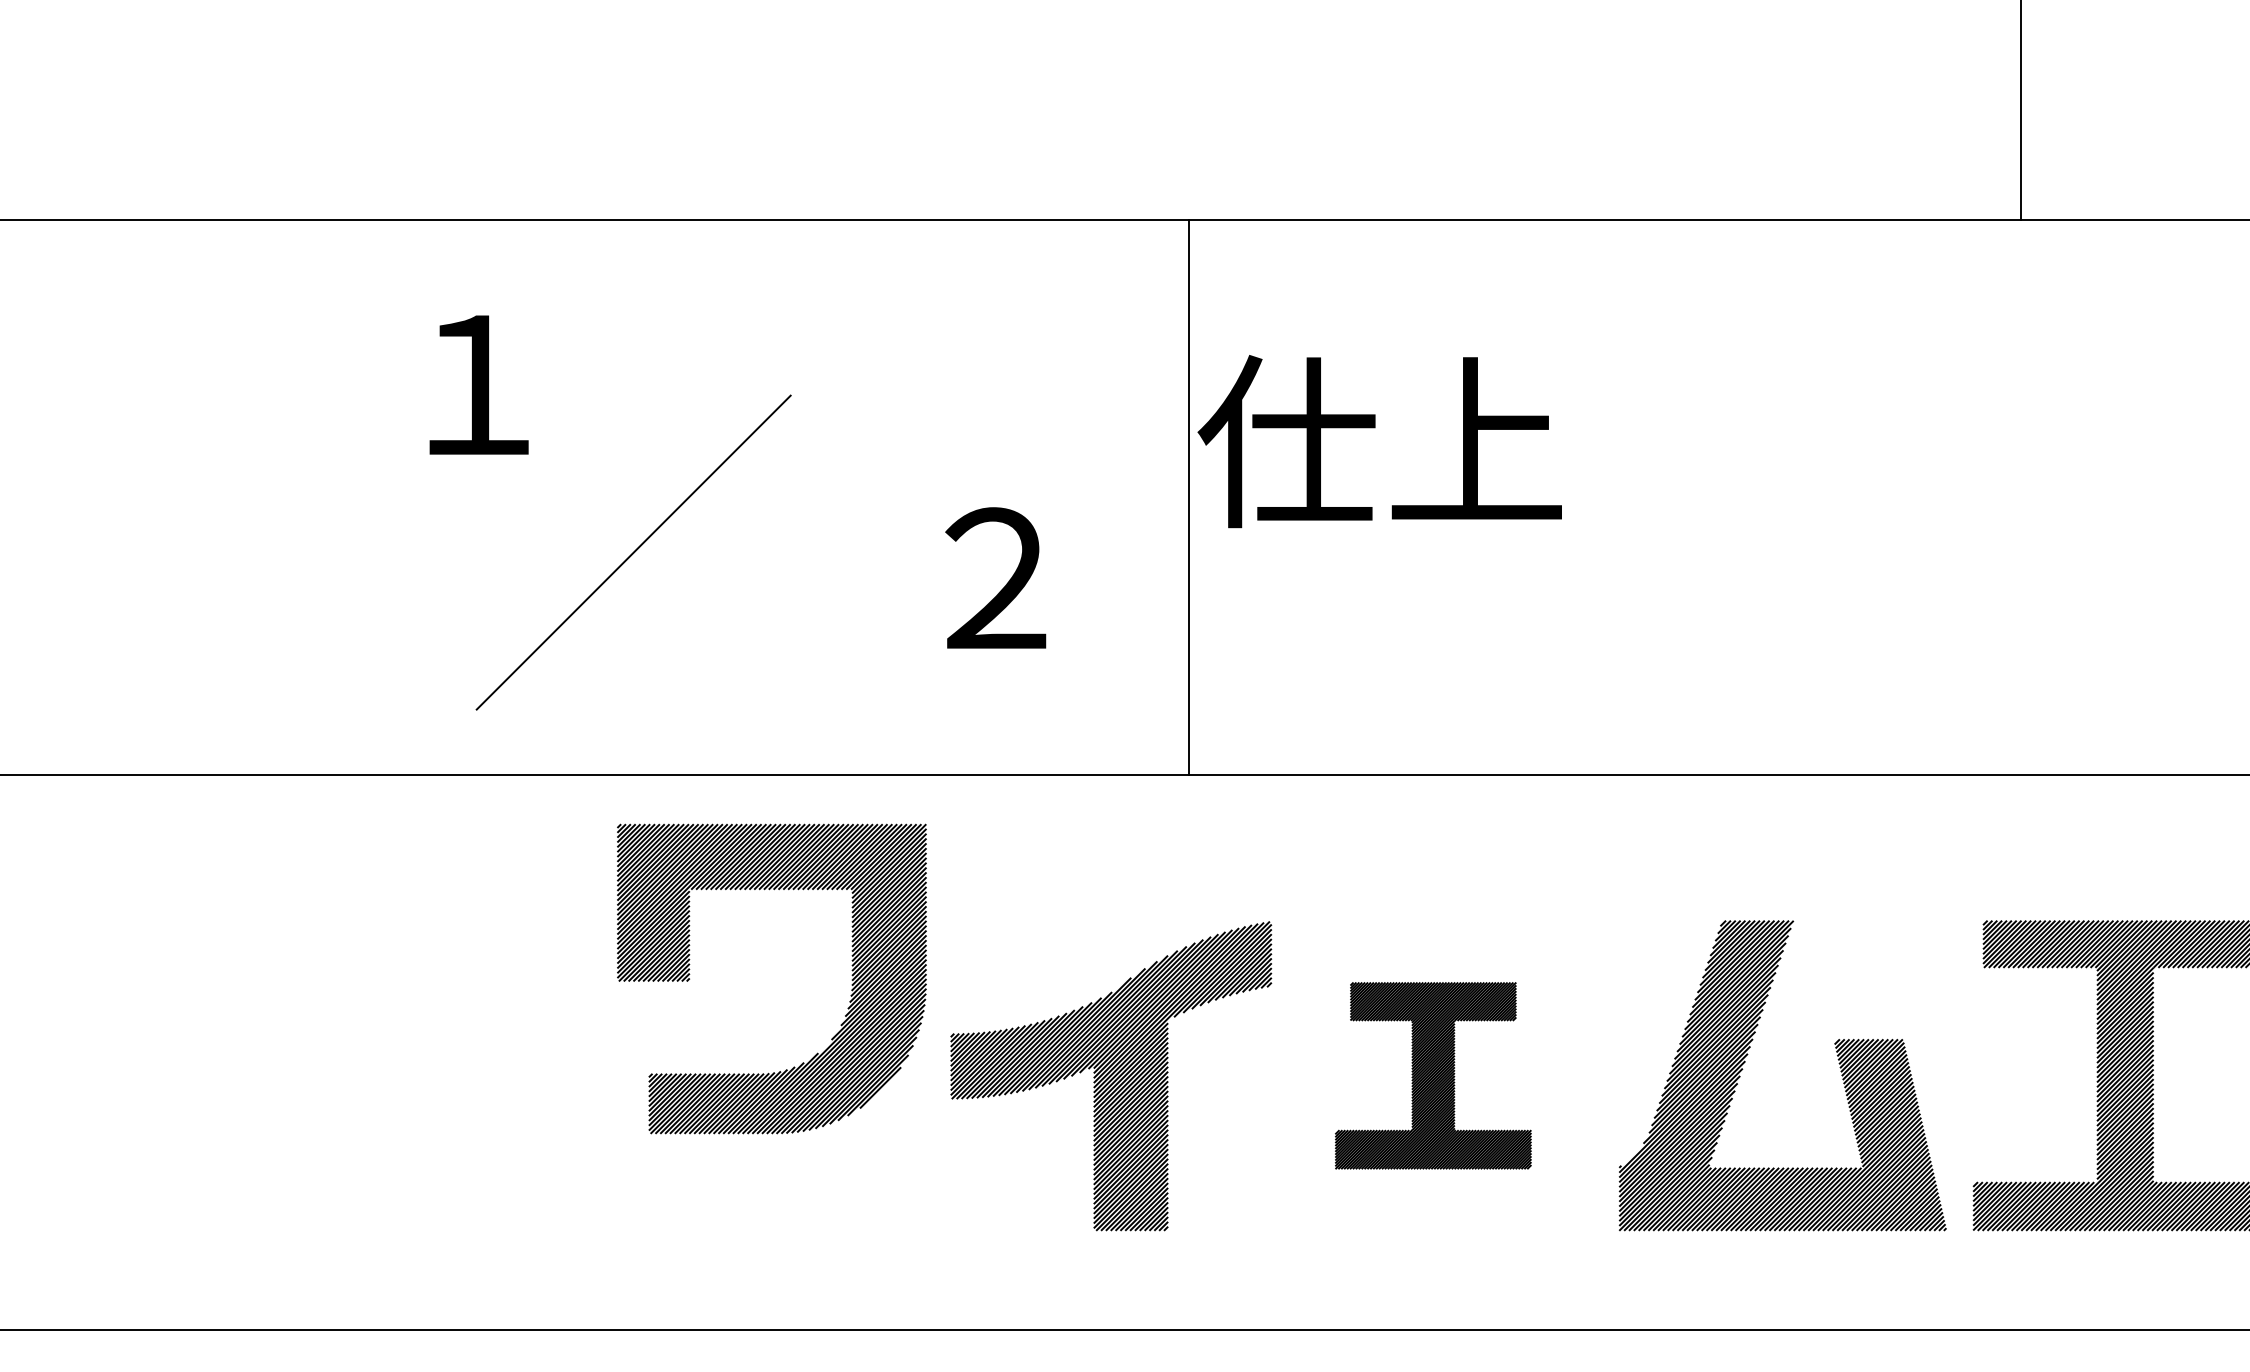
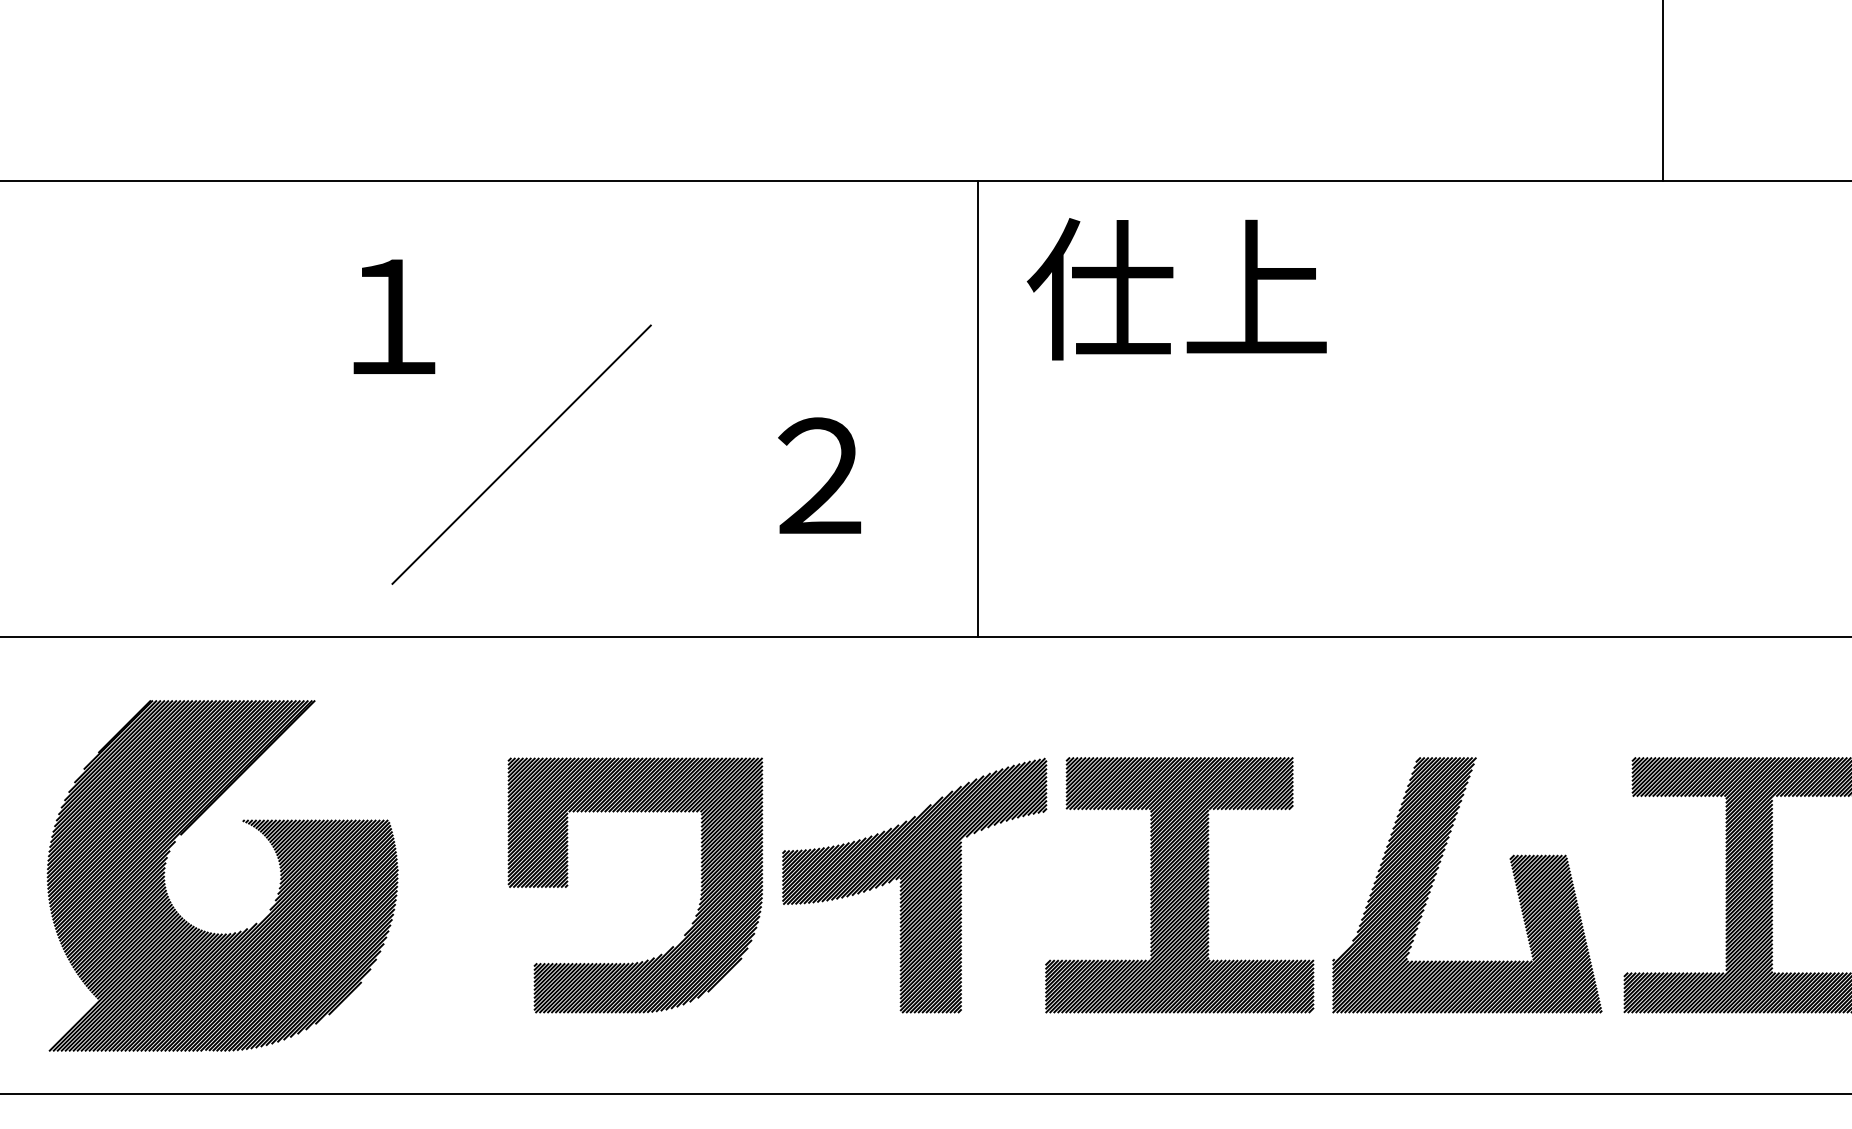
text: (1379, 441) -> (1176, 289), moved
part: (851, 979) -> (700, 885), moved
part: (339, 1073) -> (279, 883), added
part: (1433, 1075) -> (1179, 885), size x1.67

